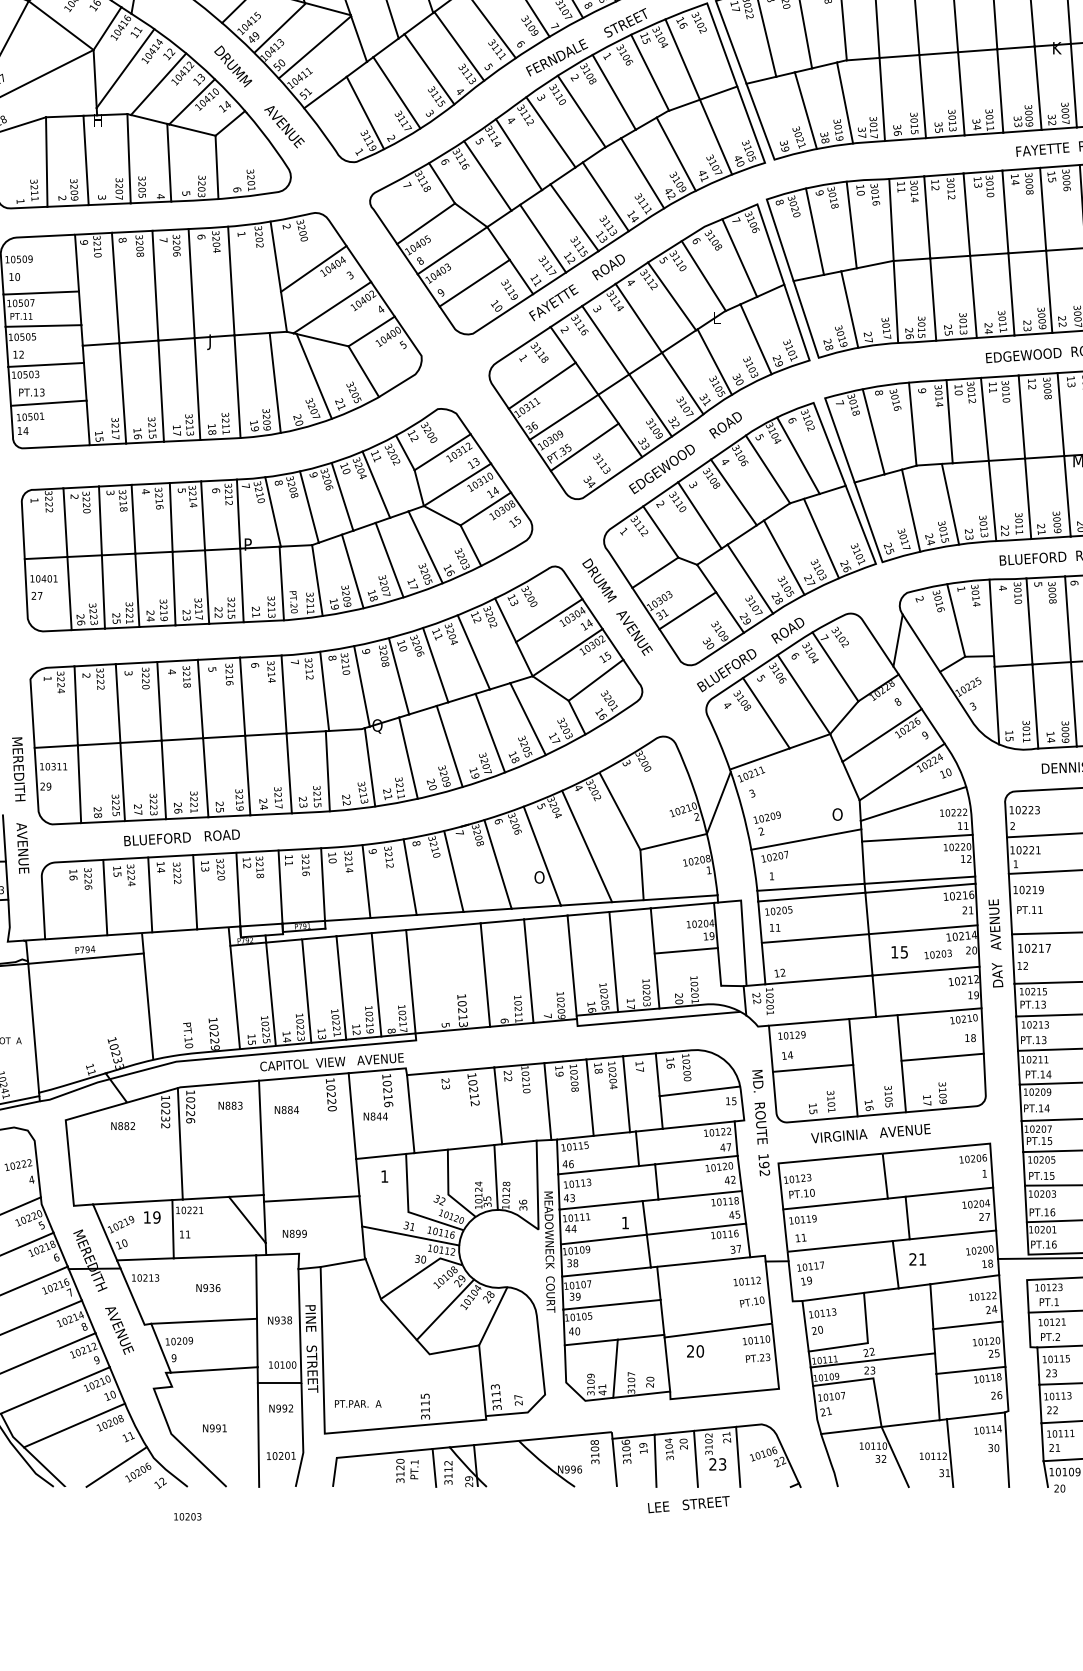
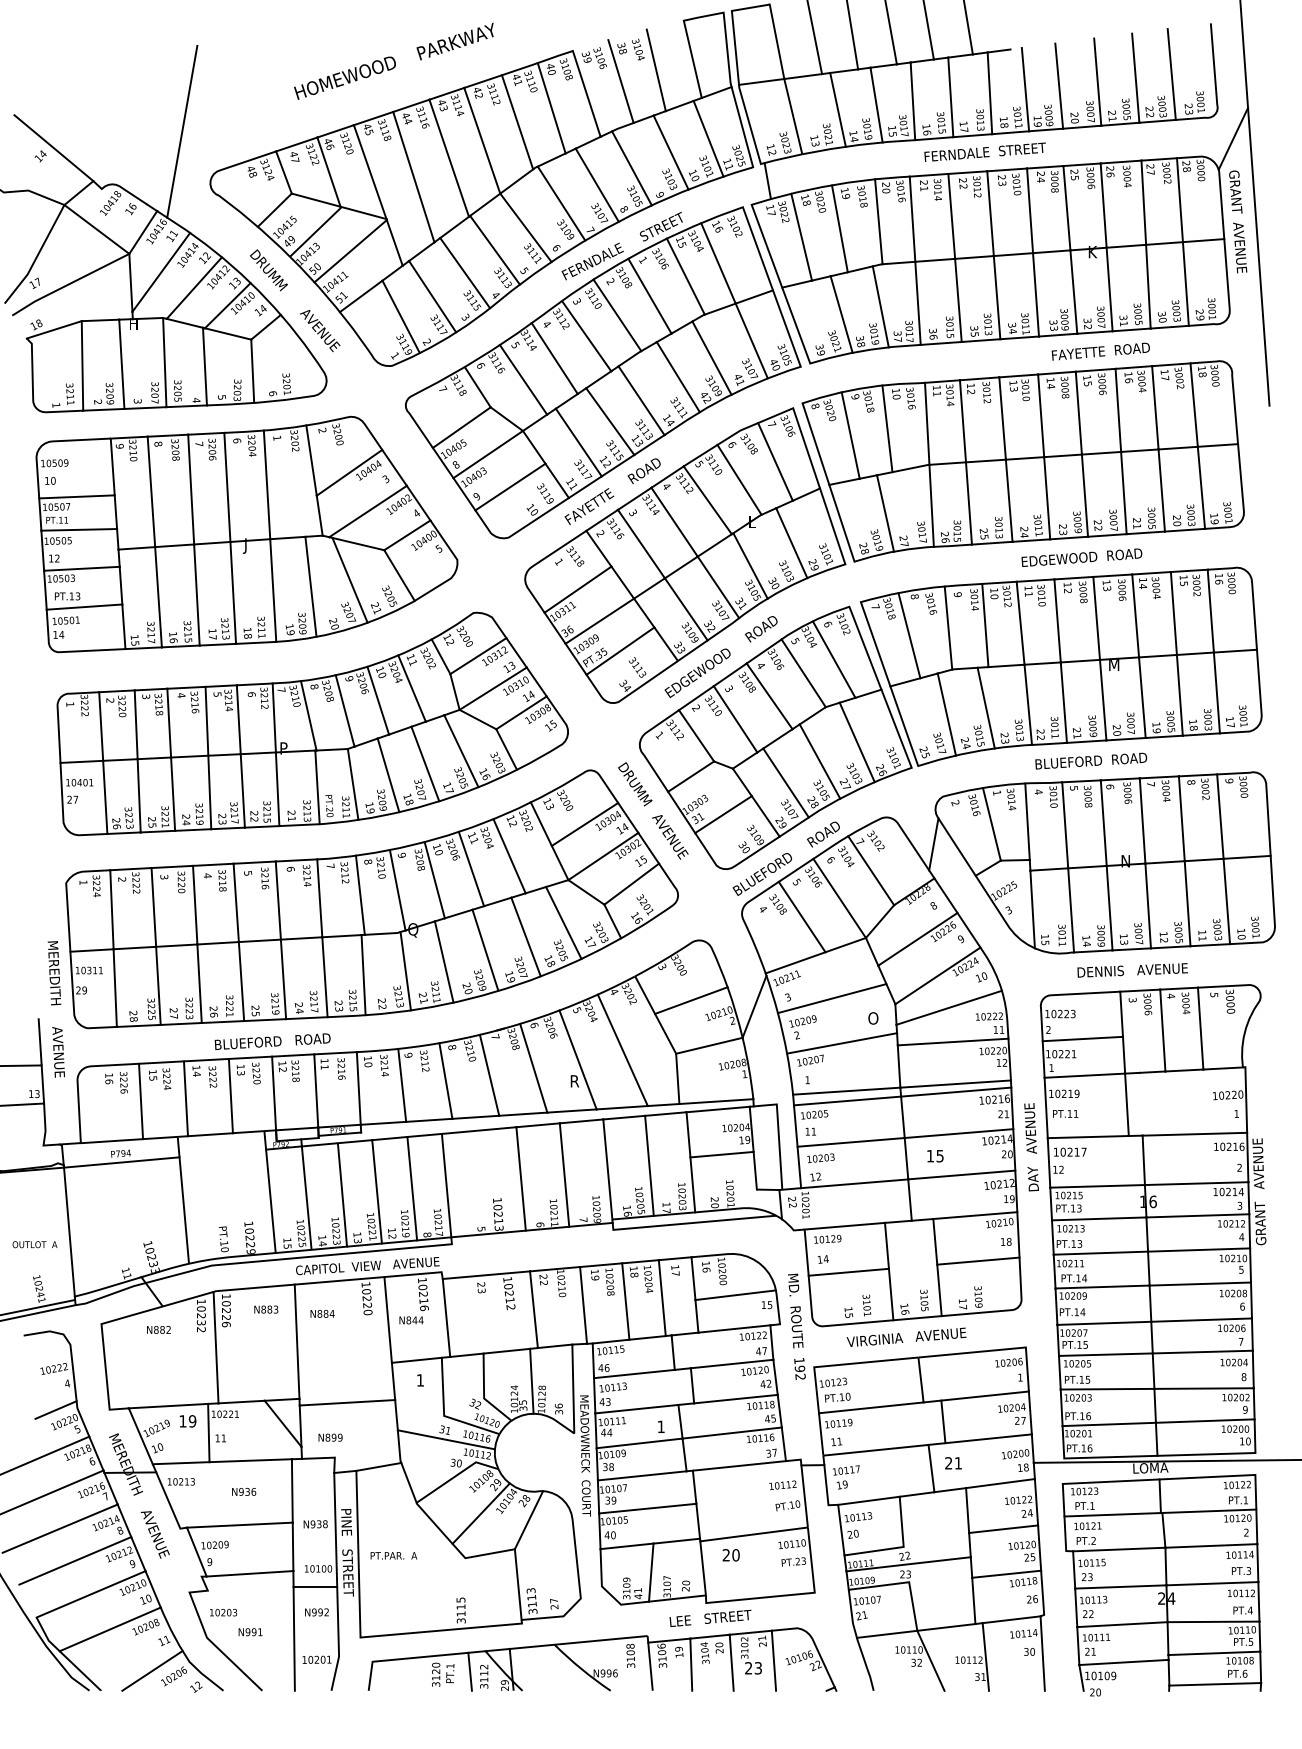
line: (795, 794) -> (831, 998), added
line: (655, 796) -> (691, 1000), added
text: (181, 837) -> (272, 1041), moved
text: (539, 877) -> (575, 1081), O -> R
text: (937, 954) -> (820, 1158), moved
text: (357, 1403) -> (393, 1555), moved
text: (688, 1503) -> (710, 1617), moved
text: (187, 1516) -> (223, 1612), moved

